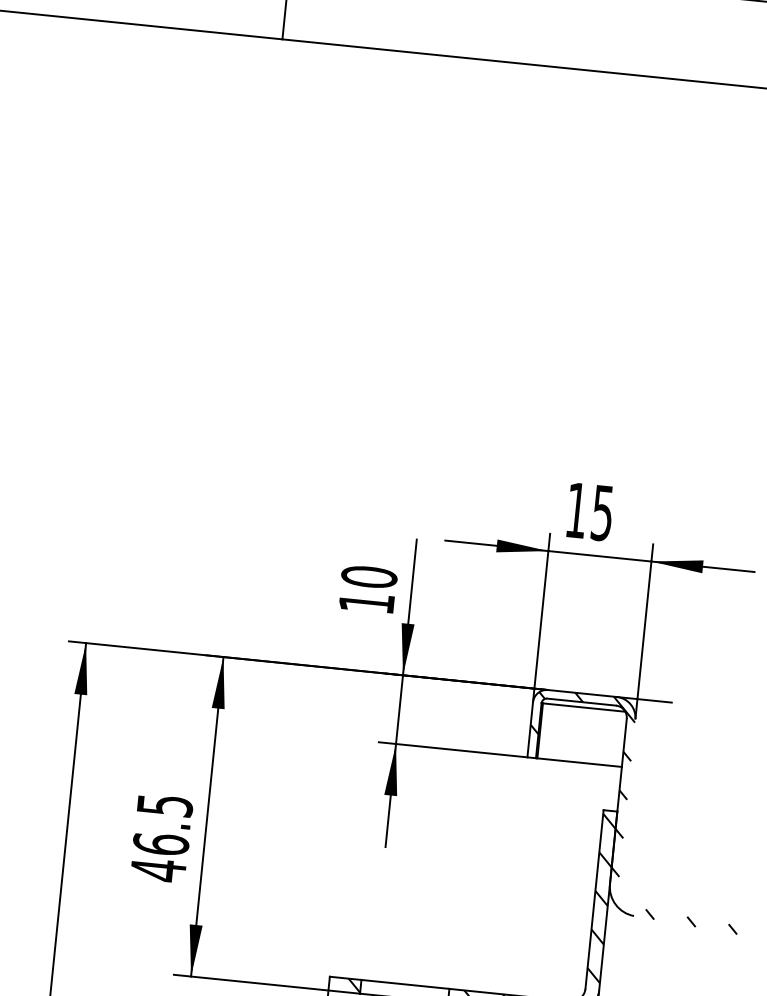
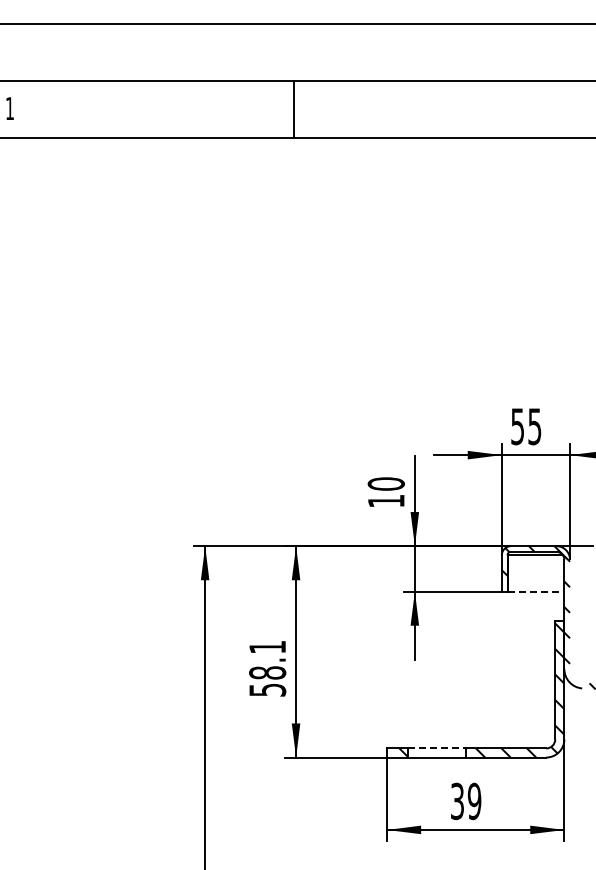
text: (576, 510) -> (517, 426), 15 -> 55
line: (579, 762) -> (536, 591), solid -> dashed
text: (161, 839) -> (267, 669), 46.5 -> 58.1
line: (406, 984) -> (437, 748), solid -> dashed

